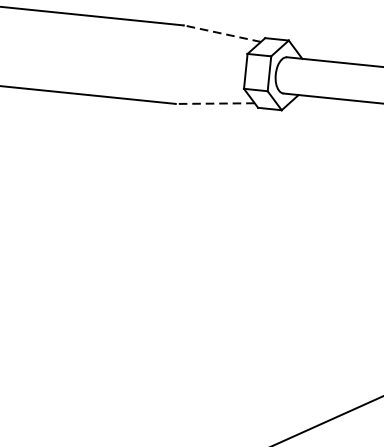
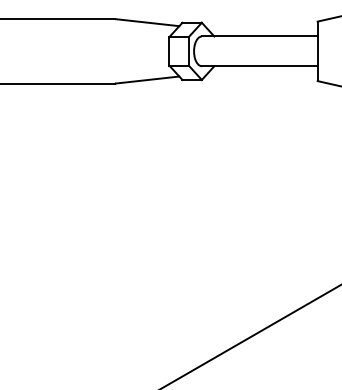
line: (222, 33) -> (147, 22), dashed -> solid
line: (215, 104) -> (147, 80), dashed -> solid

